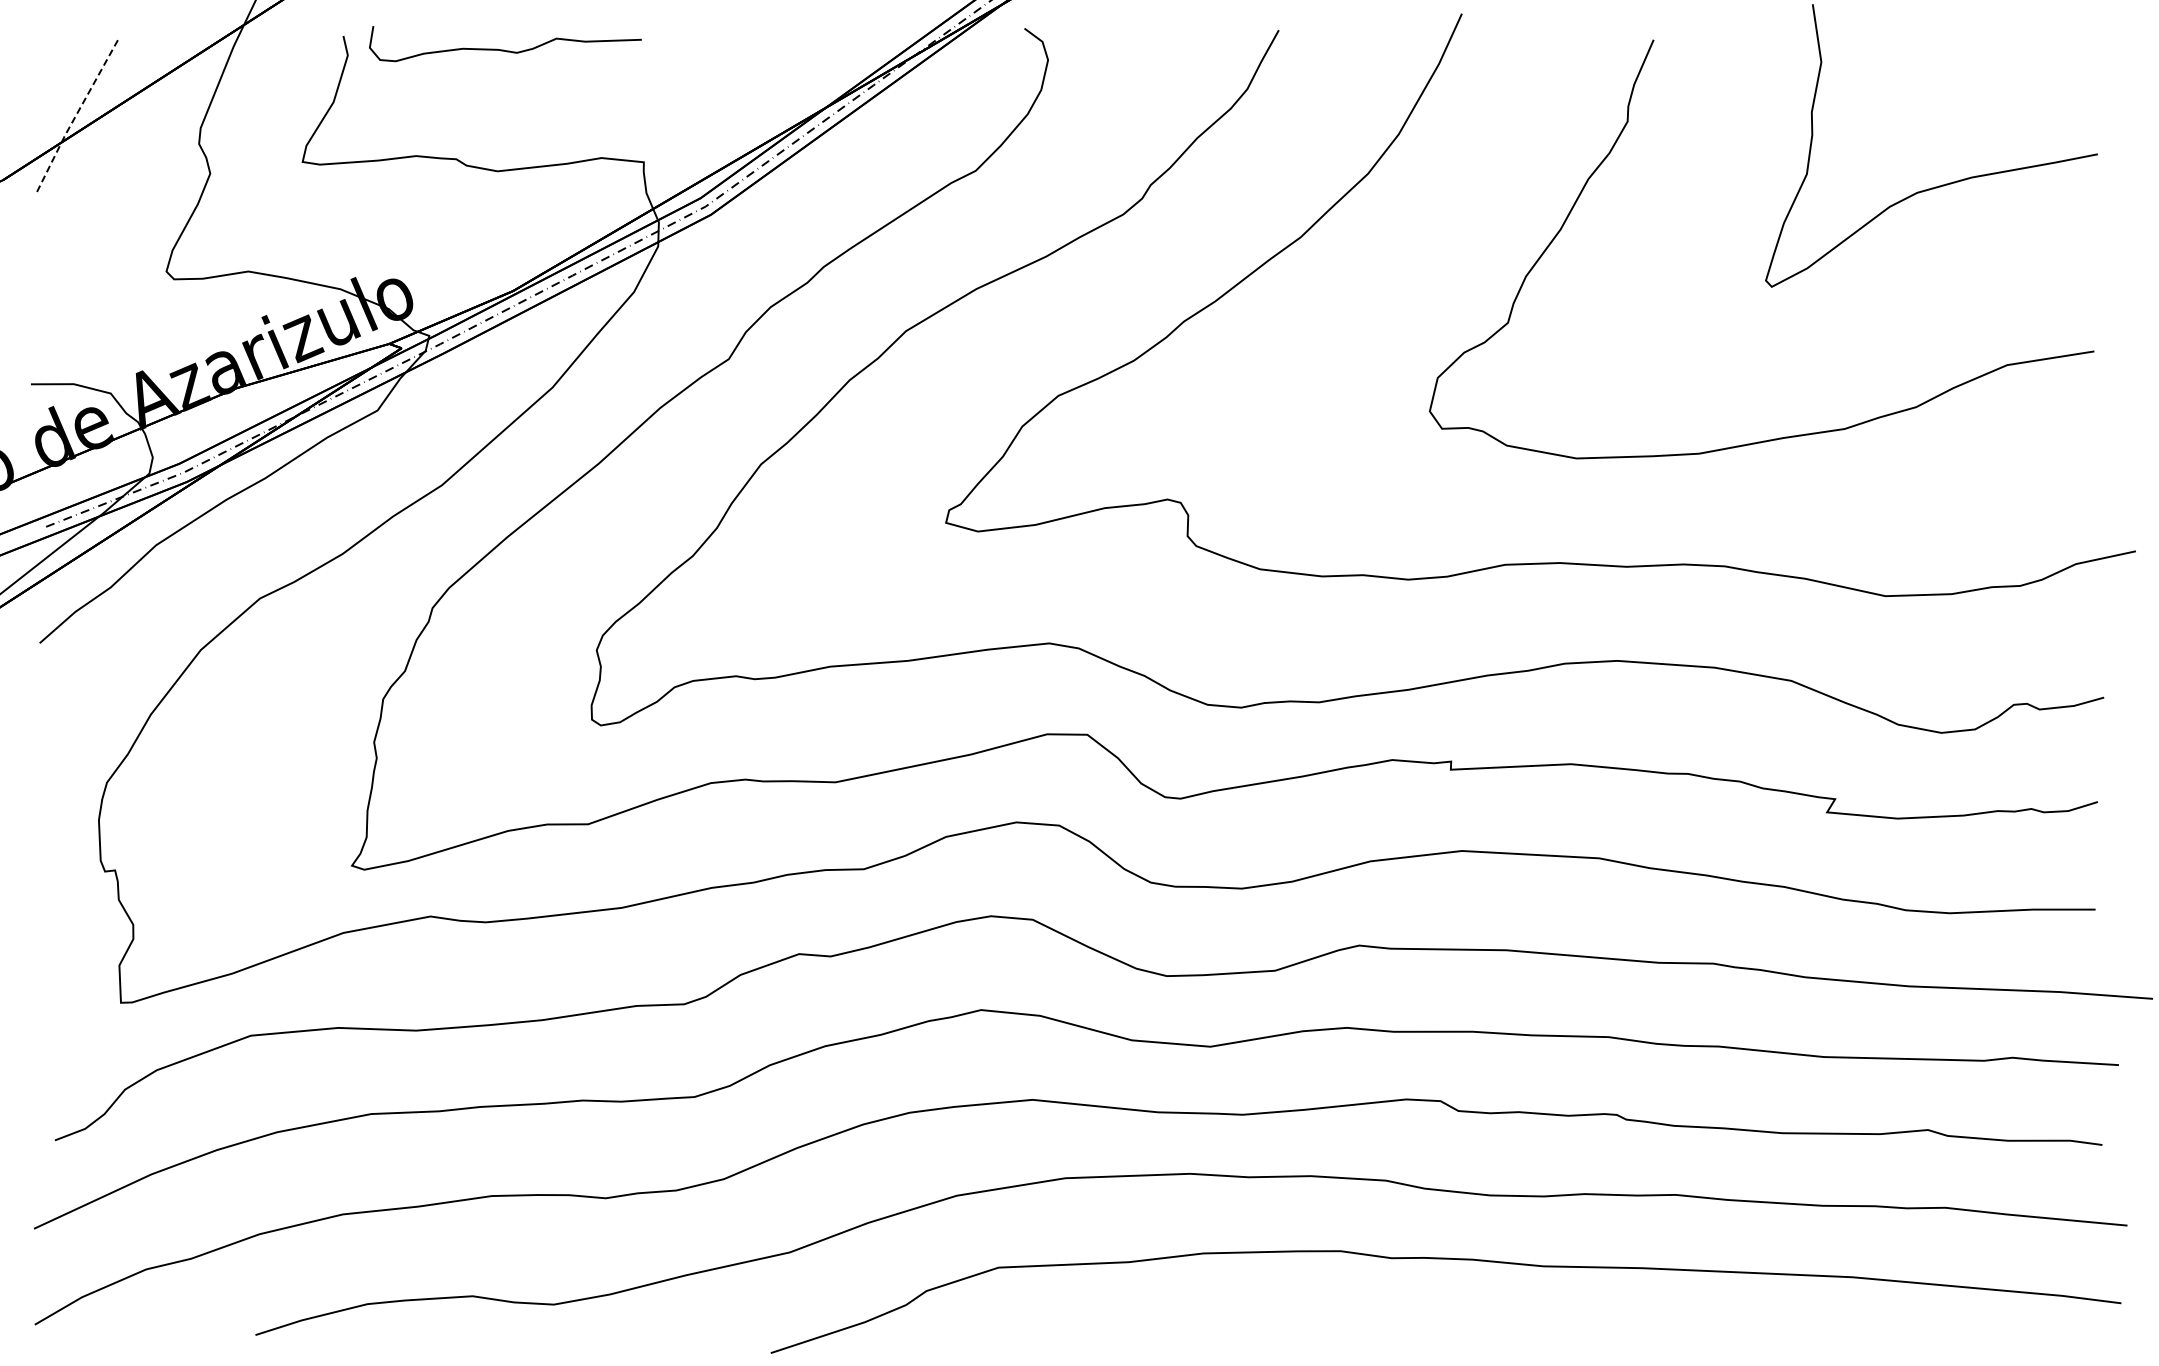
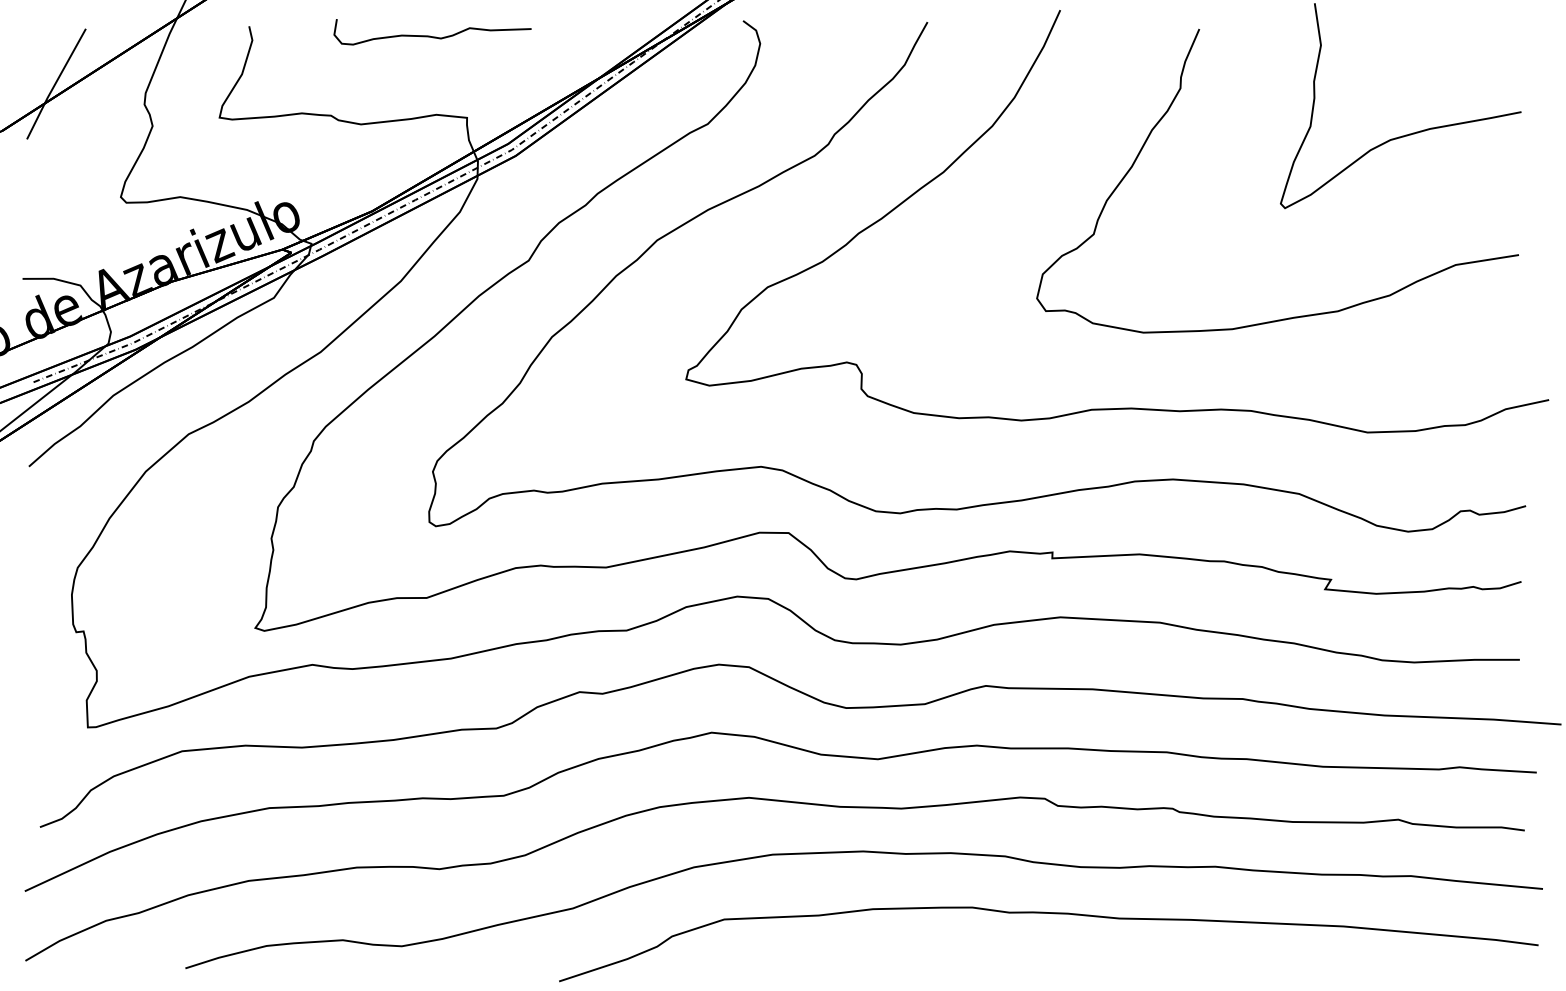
curve: (503, 49) -> (431, 36), moved
line: (76, 115) -> (55, 83), dashed -> solid

